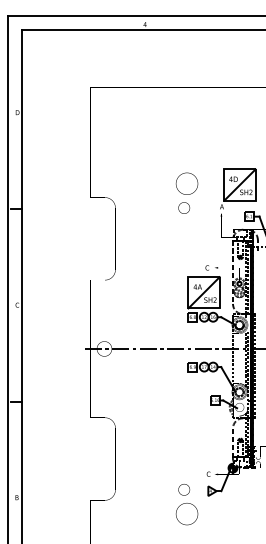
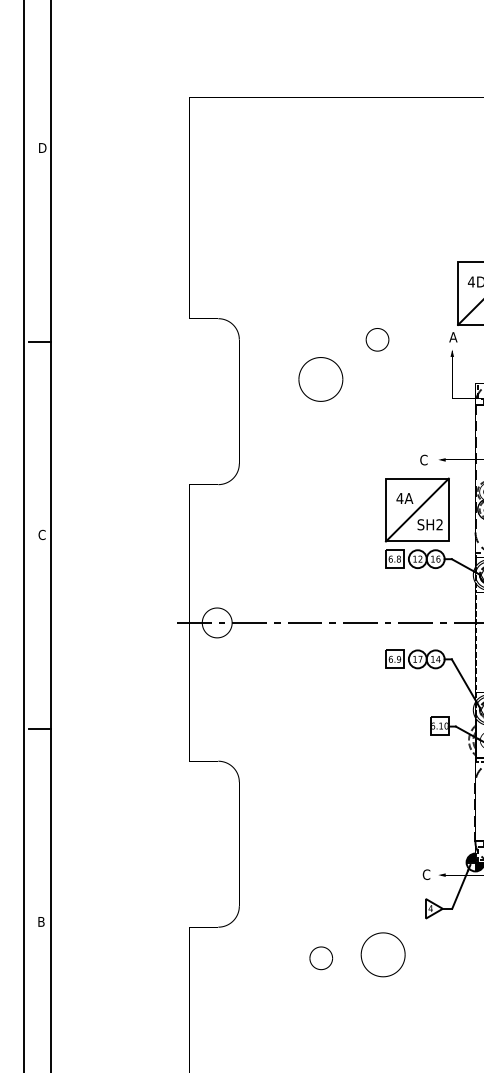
part: (186, 183) -> (319, 378), moved
part: (184, 489) -> (321, 957), moved

